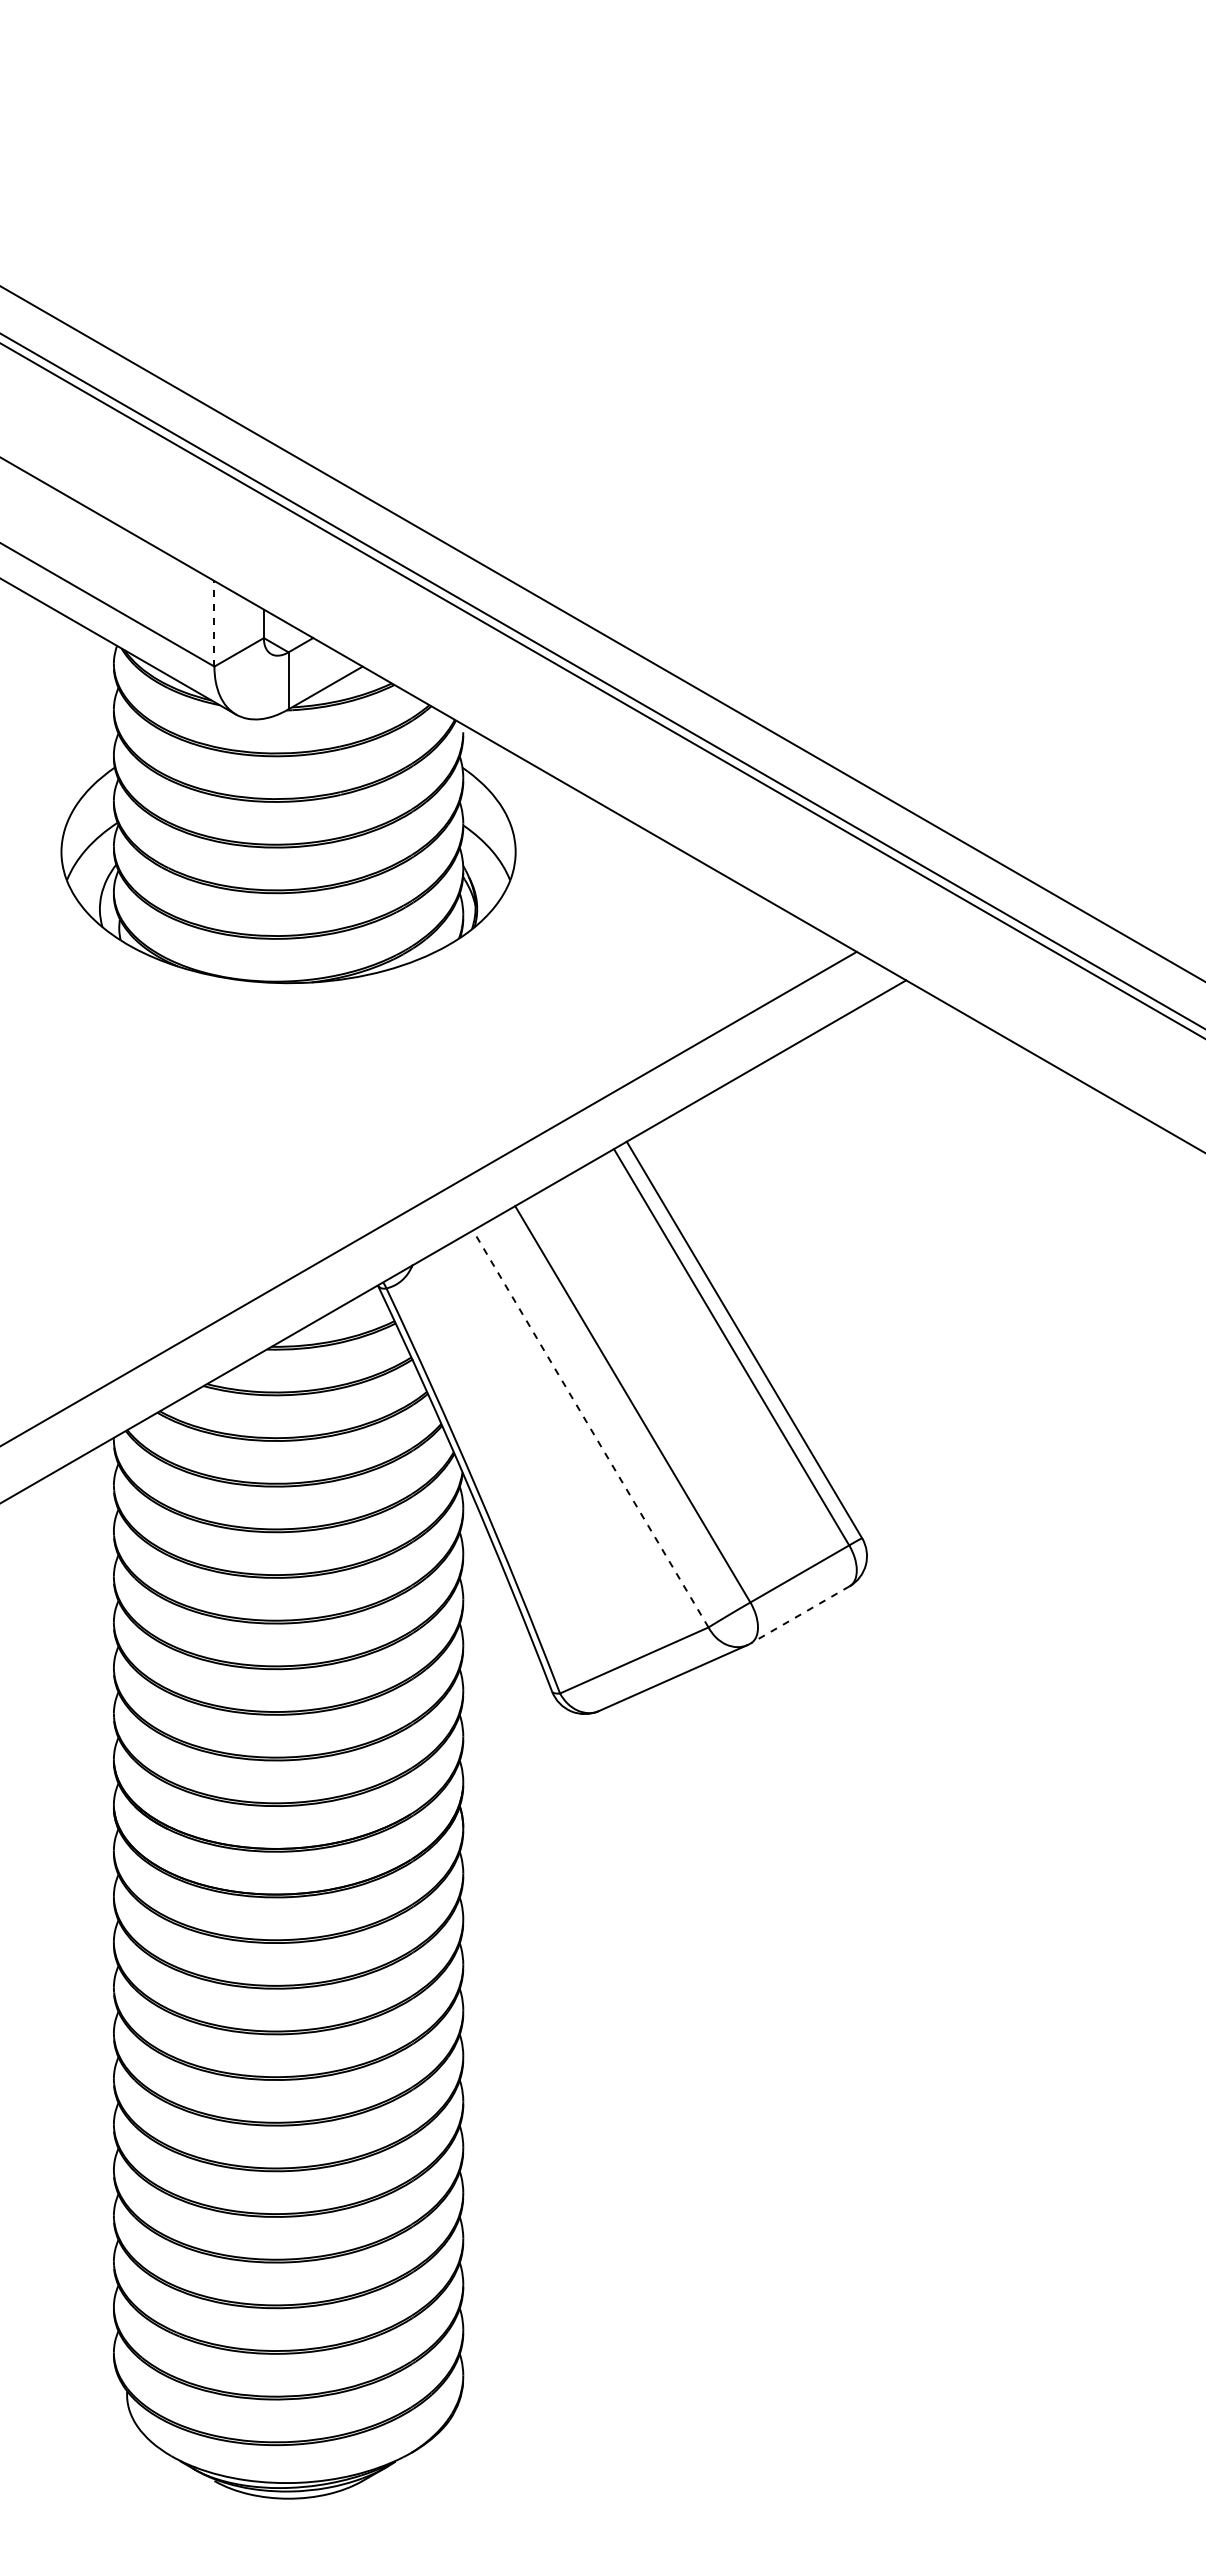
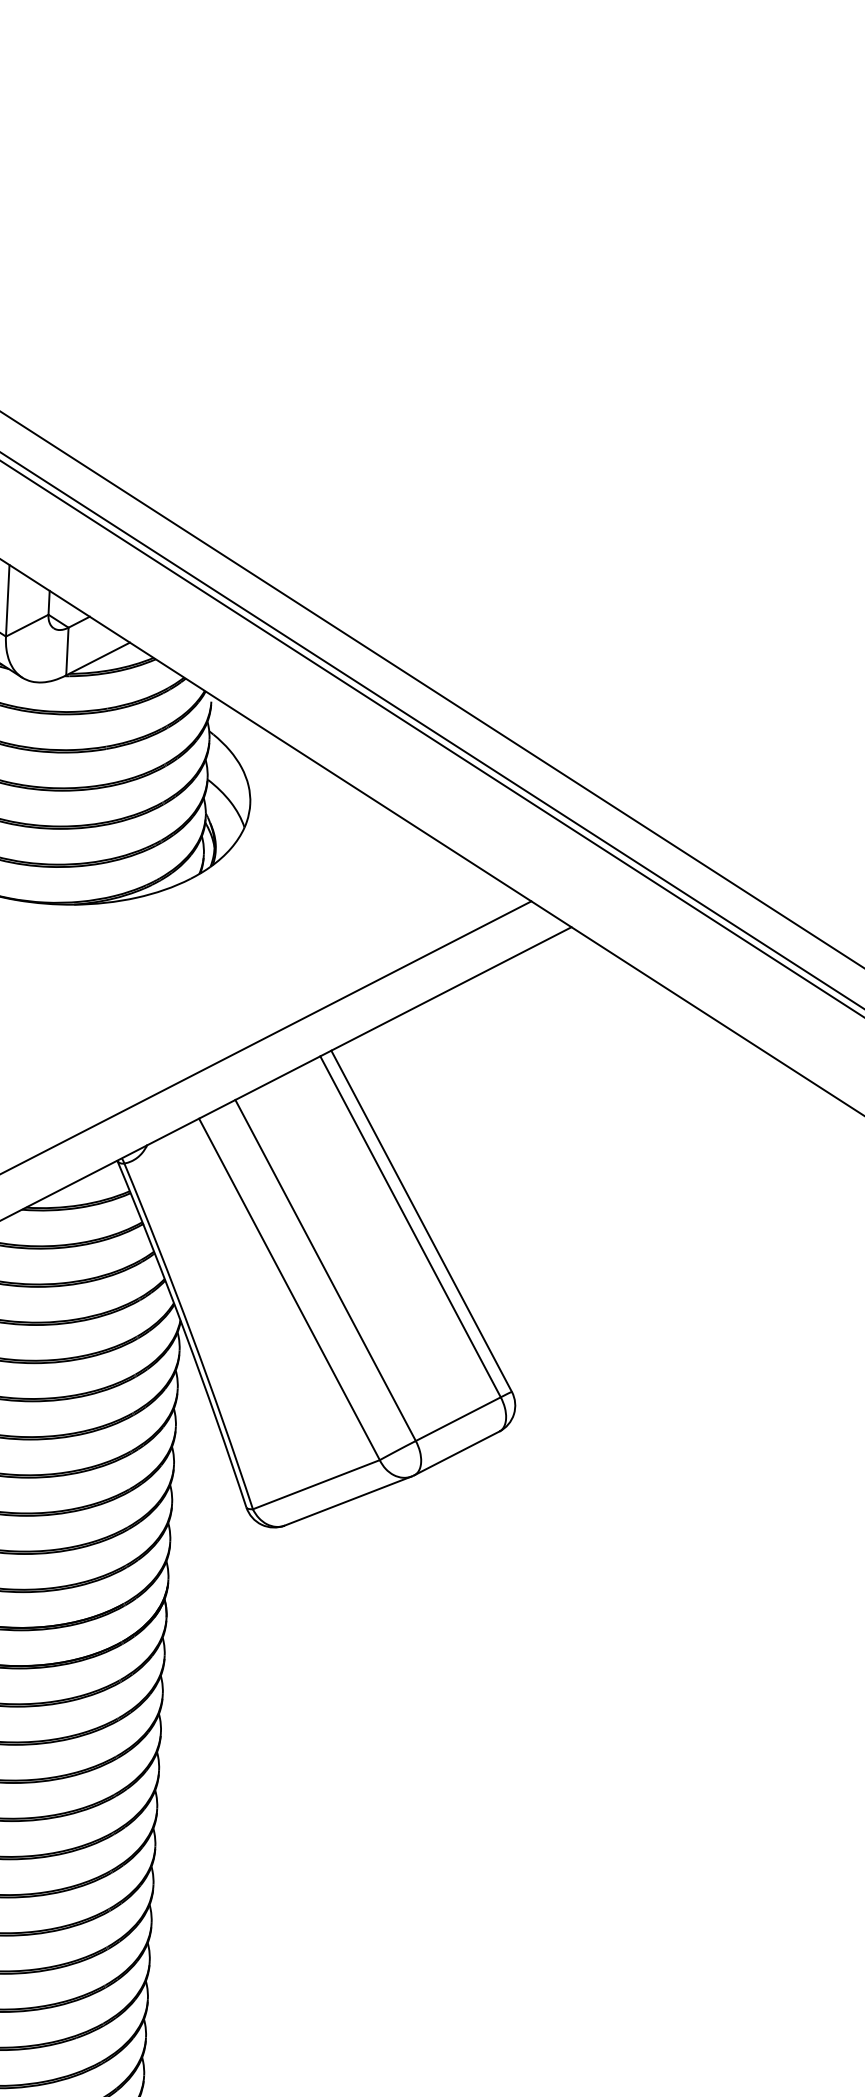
line: (214, 623) -> (7, 600), dashed -> solid
line: (590, 1428) -> (289, 1288), dashed -> solid
line: (799, 1615) -> (456, 1453), dashed -> solid

